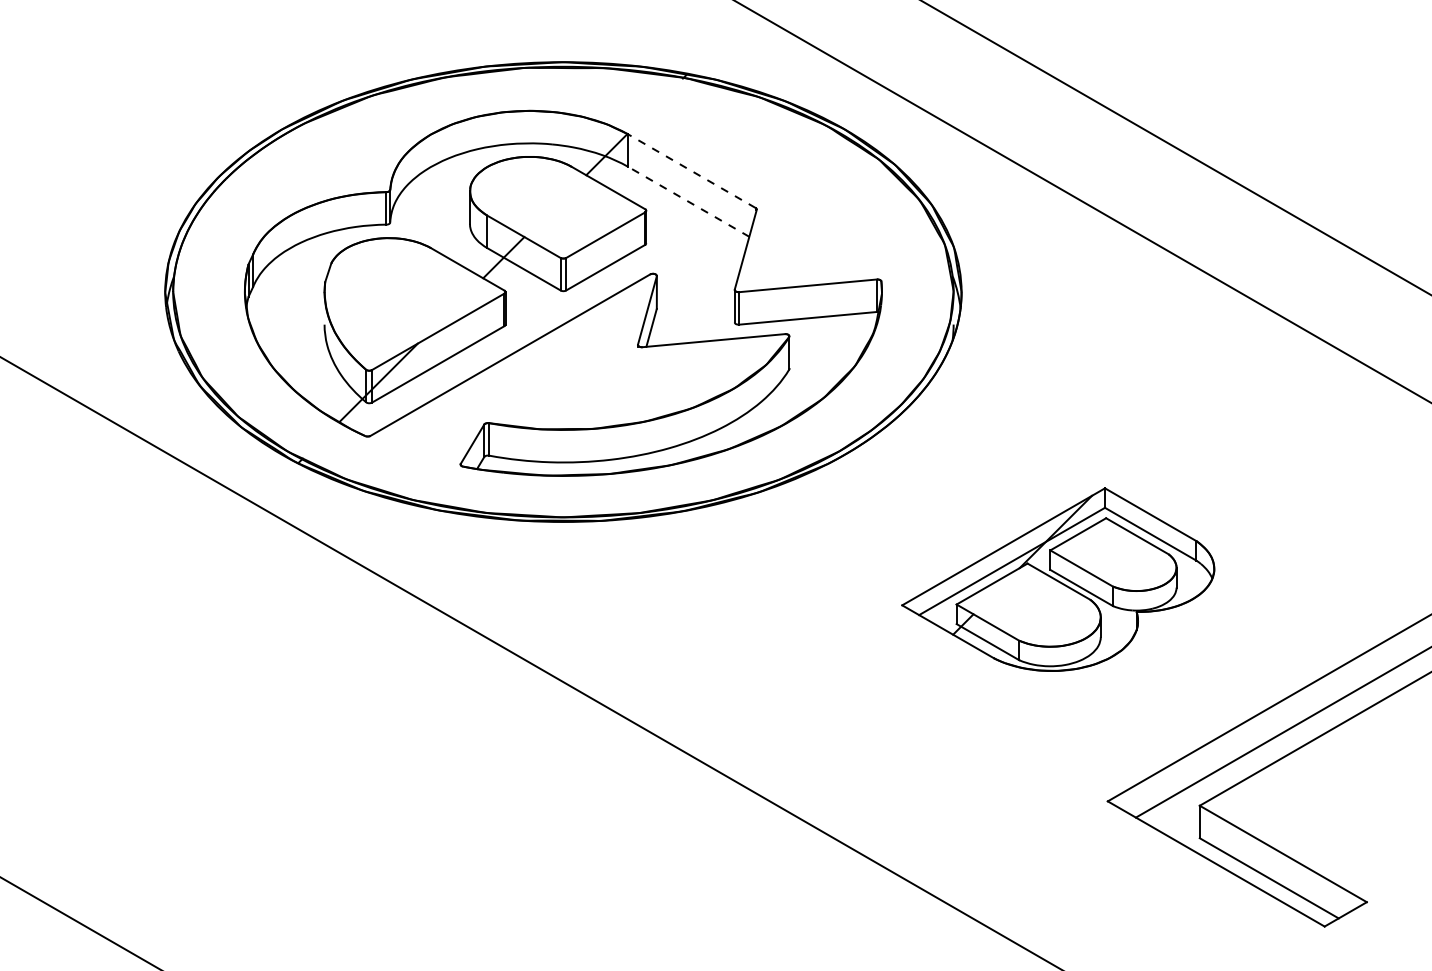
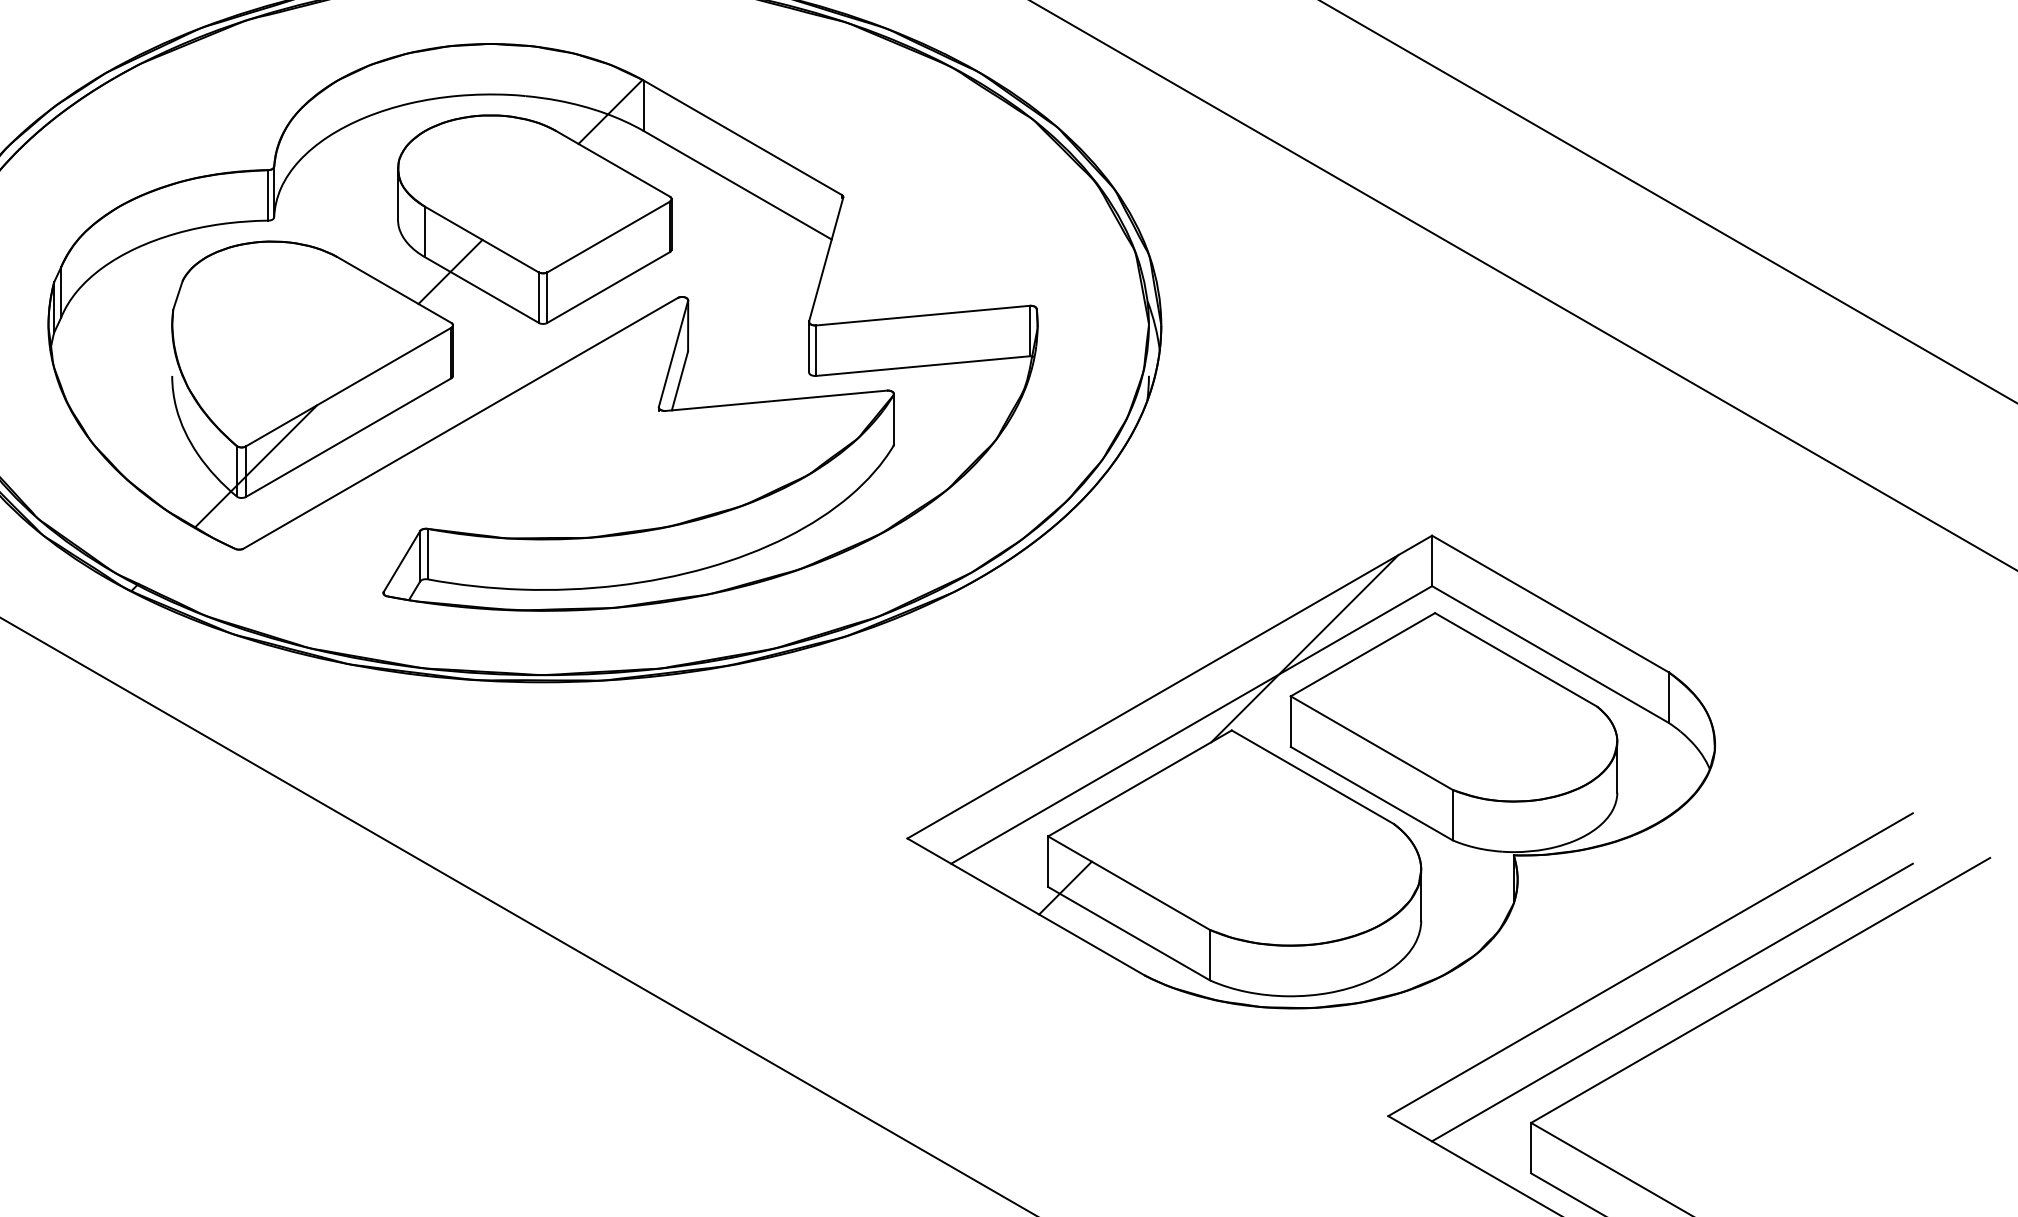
line: (691, 171) -> (741, 138), dashed -> solid
line: (688, 201) -> (737, 184), dashed -> solid
part: (1058, 579) -> (1311, 771), size x1.67

